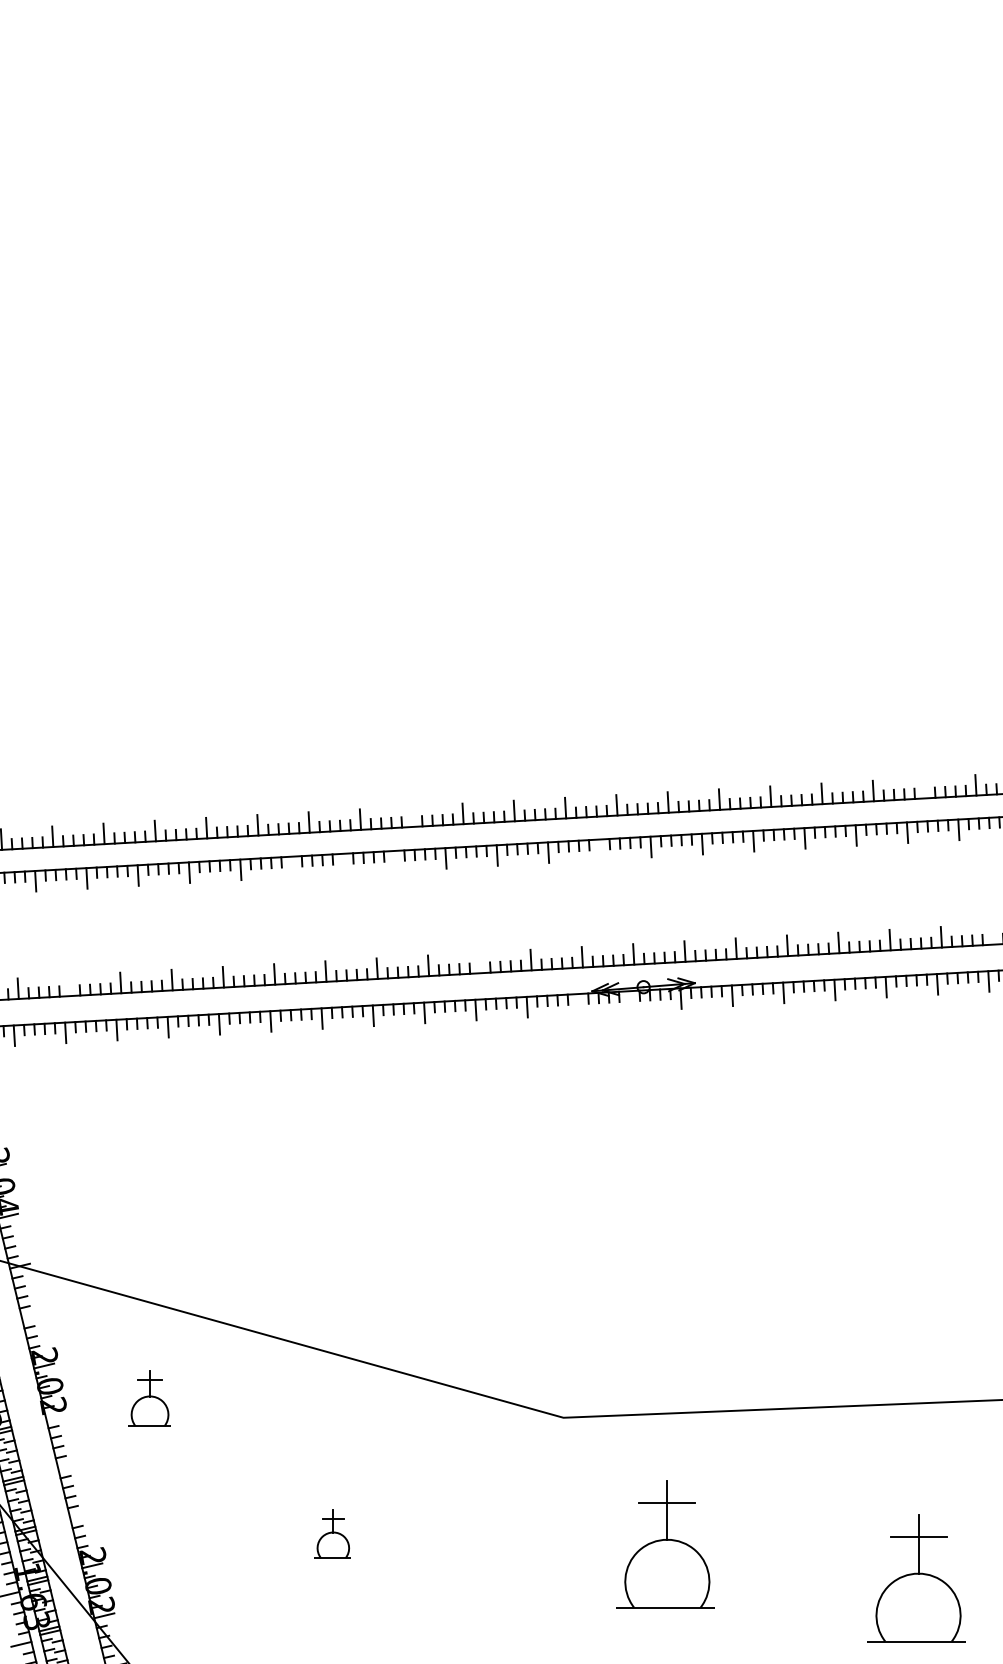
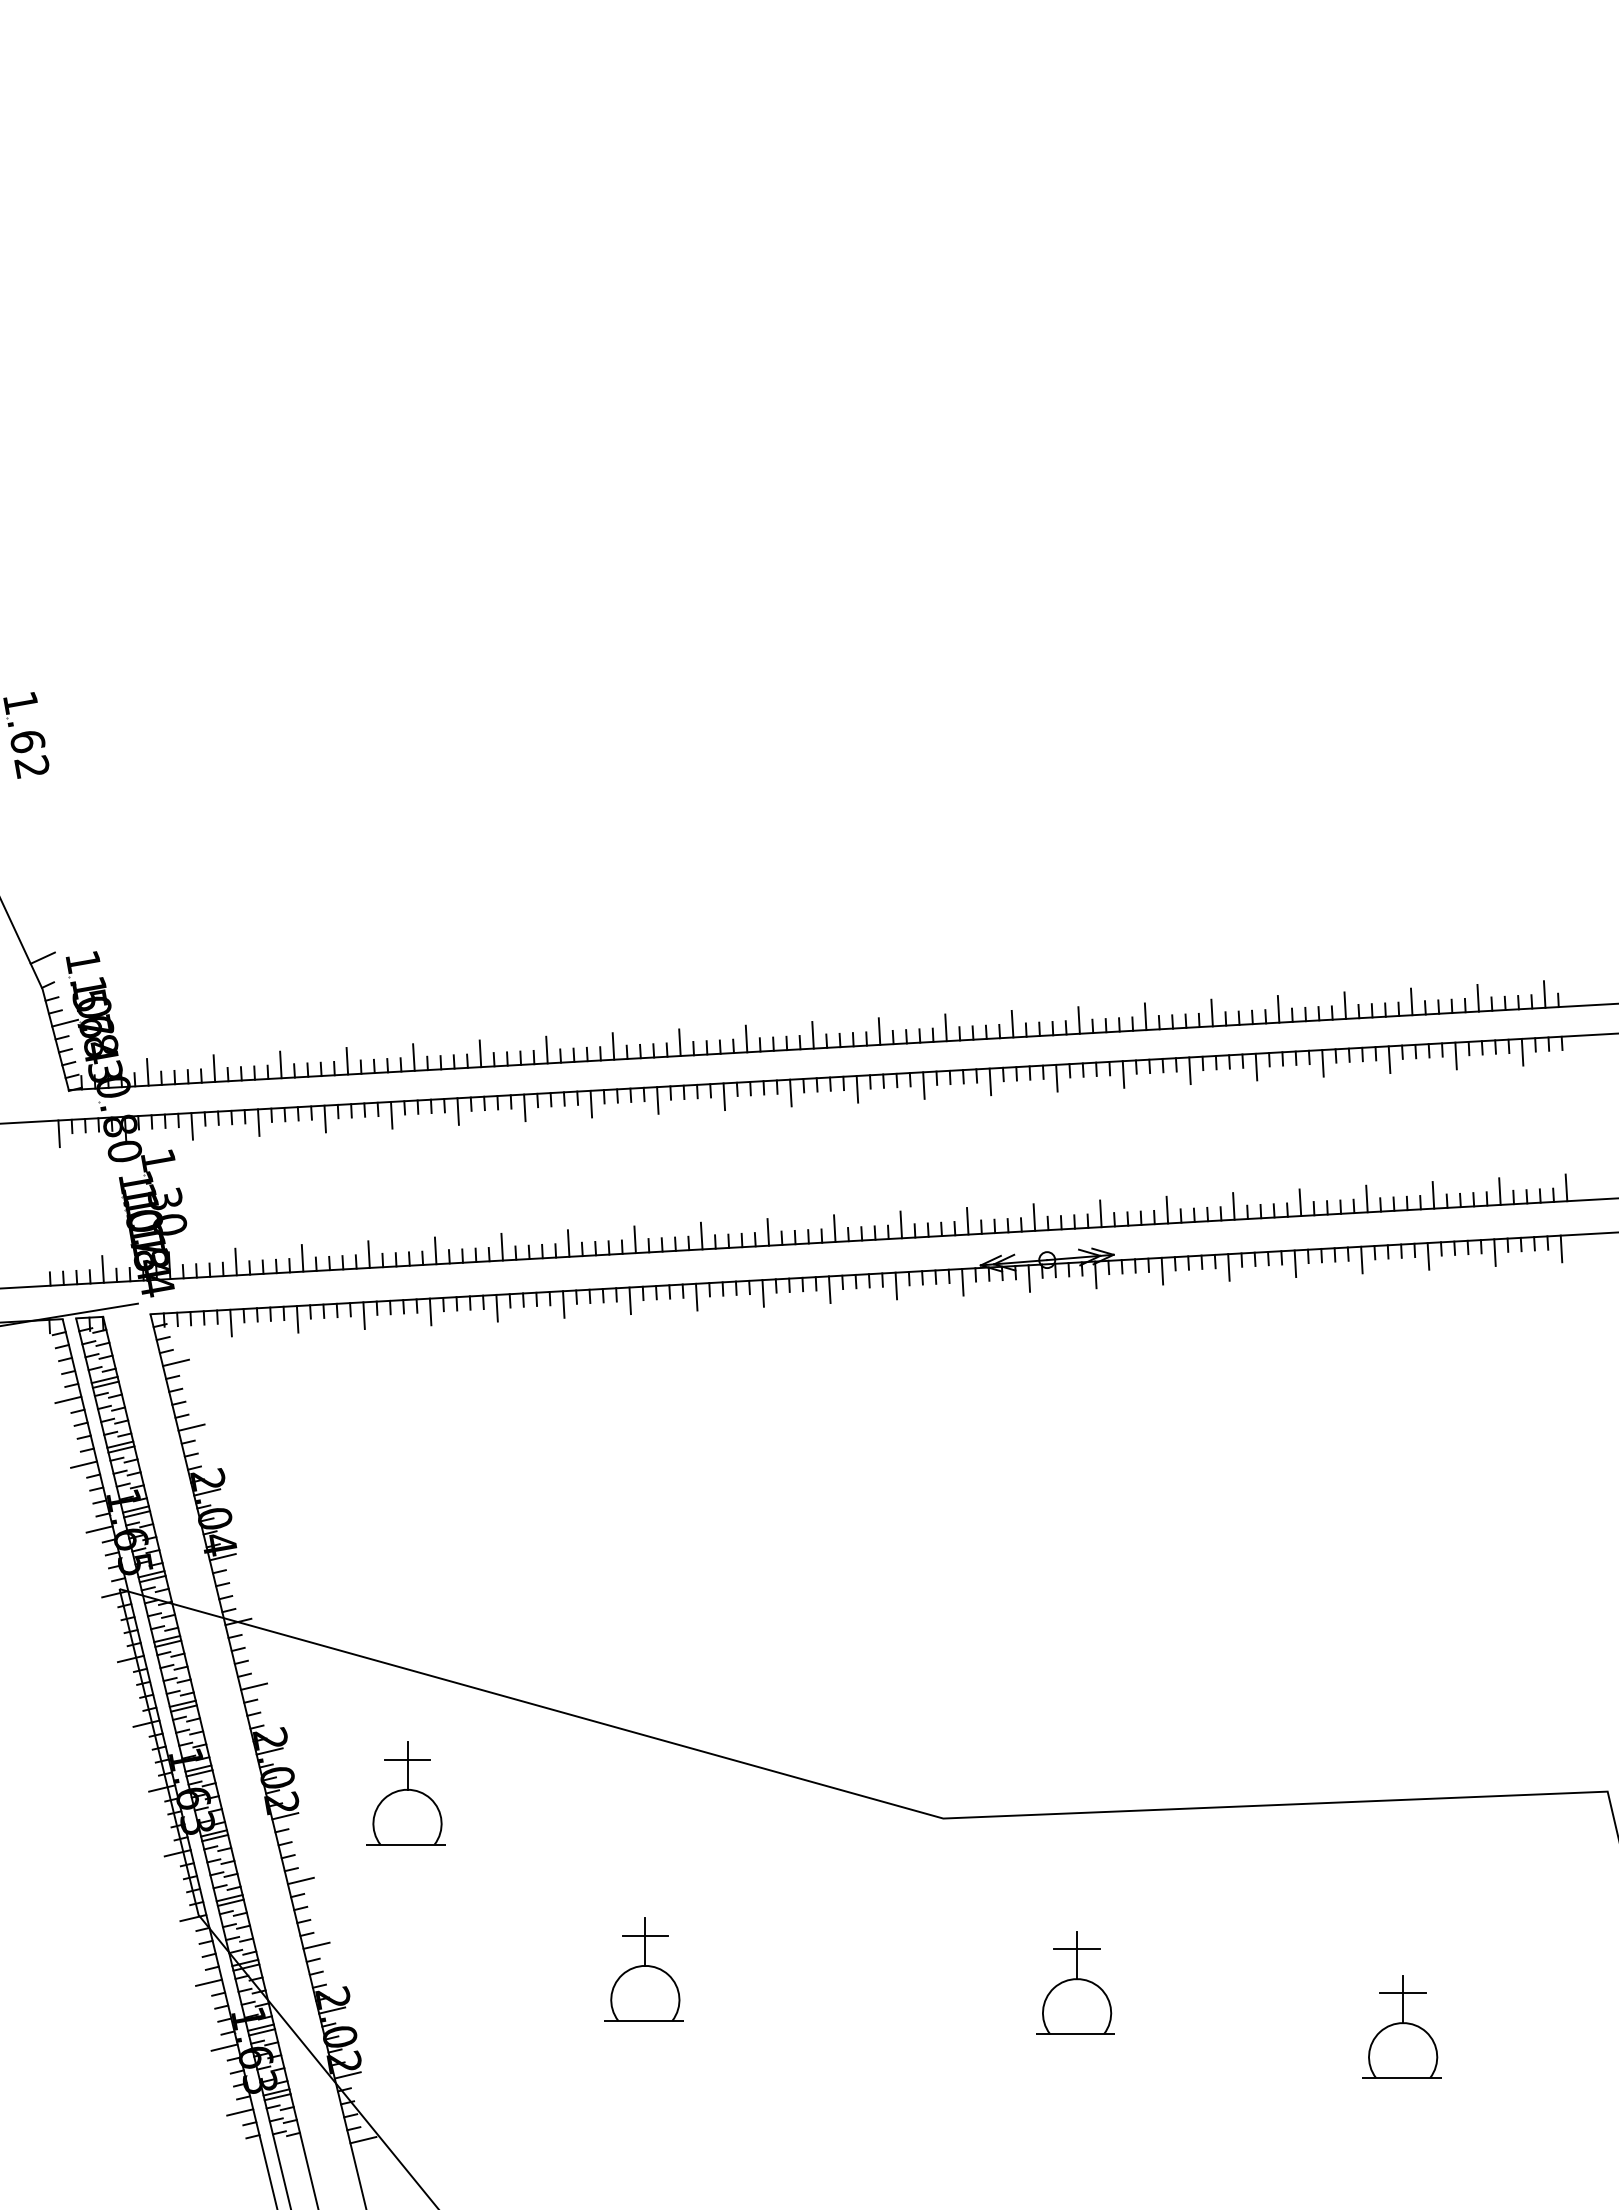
line: (924, 787) -> (1411, 1001), added
line: (411, 816) -> (746, 1038), added
line: (599, 849) -> (990, 1081), added
line: (394, 861) -> (724, 1096), added
line: (343, 864) -> (657, 1100), added
line: (292, 866) -> (591, 1103), added
line: (992, 934) -> (1499, 1191), added
line: (479, 962) -> (834, 1228), added
line: (69, 985) -> (302, 1258), added
line: (629, 1001) -> (1029, 1278), added
line: (578, 1004) -> (962, 1282), added
line: (32, 1315) -> (254, 1686), added
part: (148, 1398) -> (405, 1793), size x1.43
line: (56, 1416) -> (285, 1816), added
line: (67, 1465) -> (300, 1880), added
line: (80, 1515) -> (316, 1945), added
part: (332, 1534) -> (643, 1969), size x1.67
part: (665, 1544) -> (1075, 1982), size x0.62
part: (916, 1578) -> (1401, 2026), size x0.62

